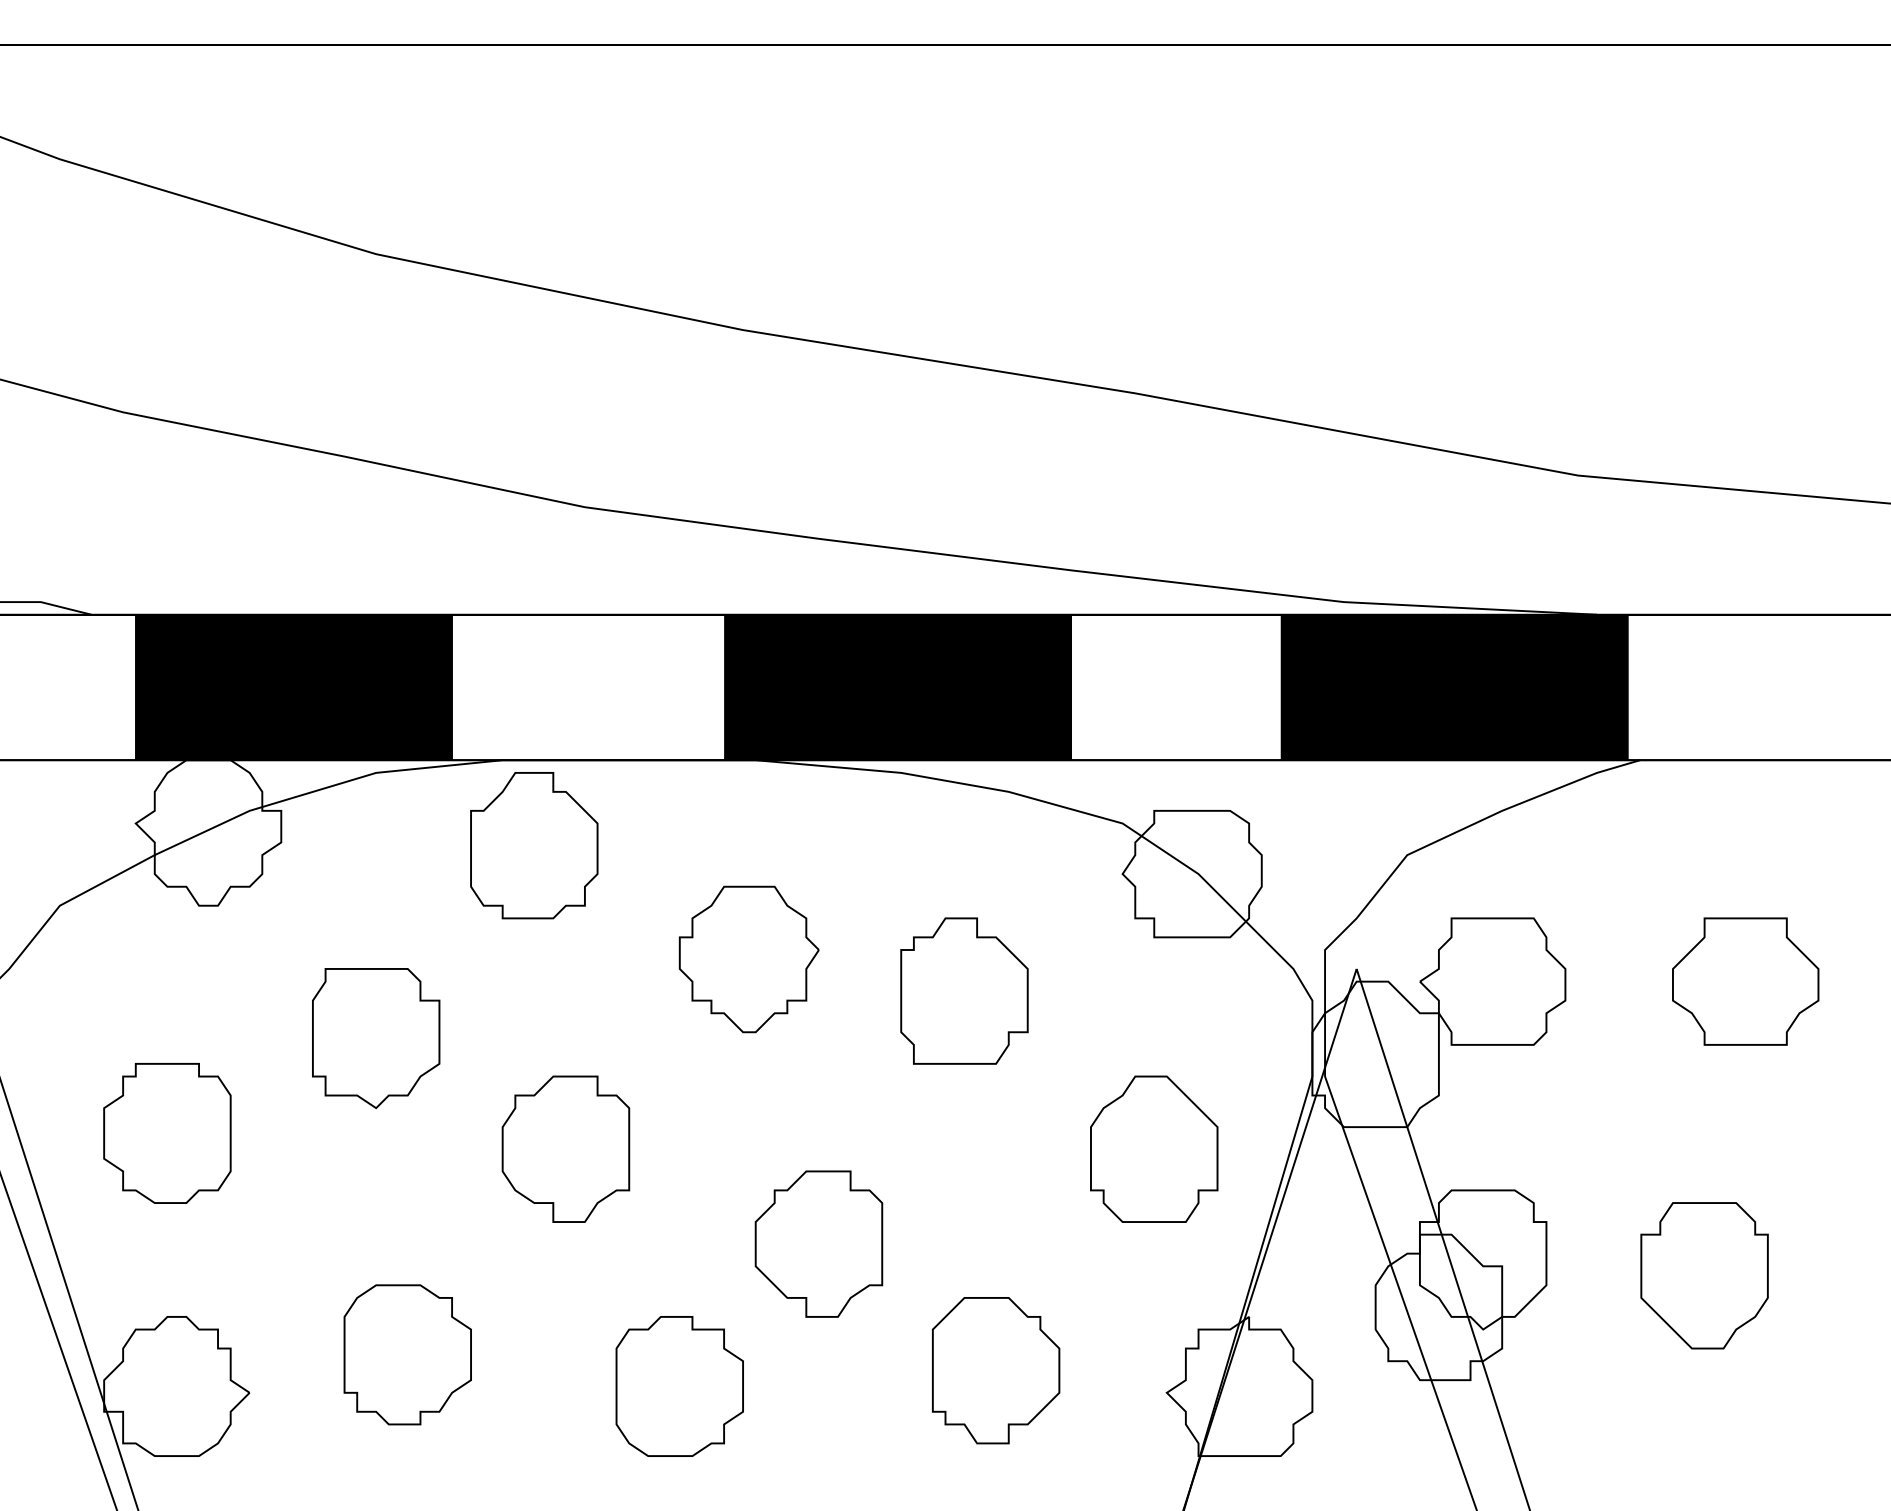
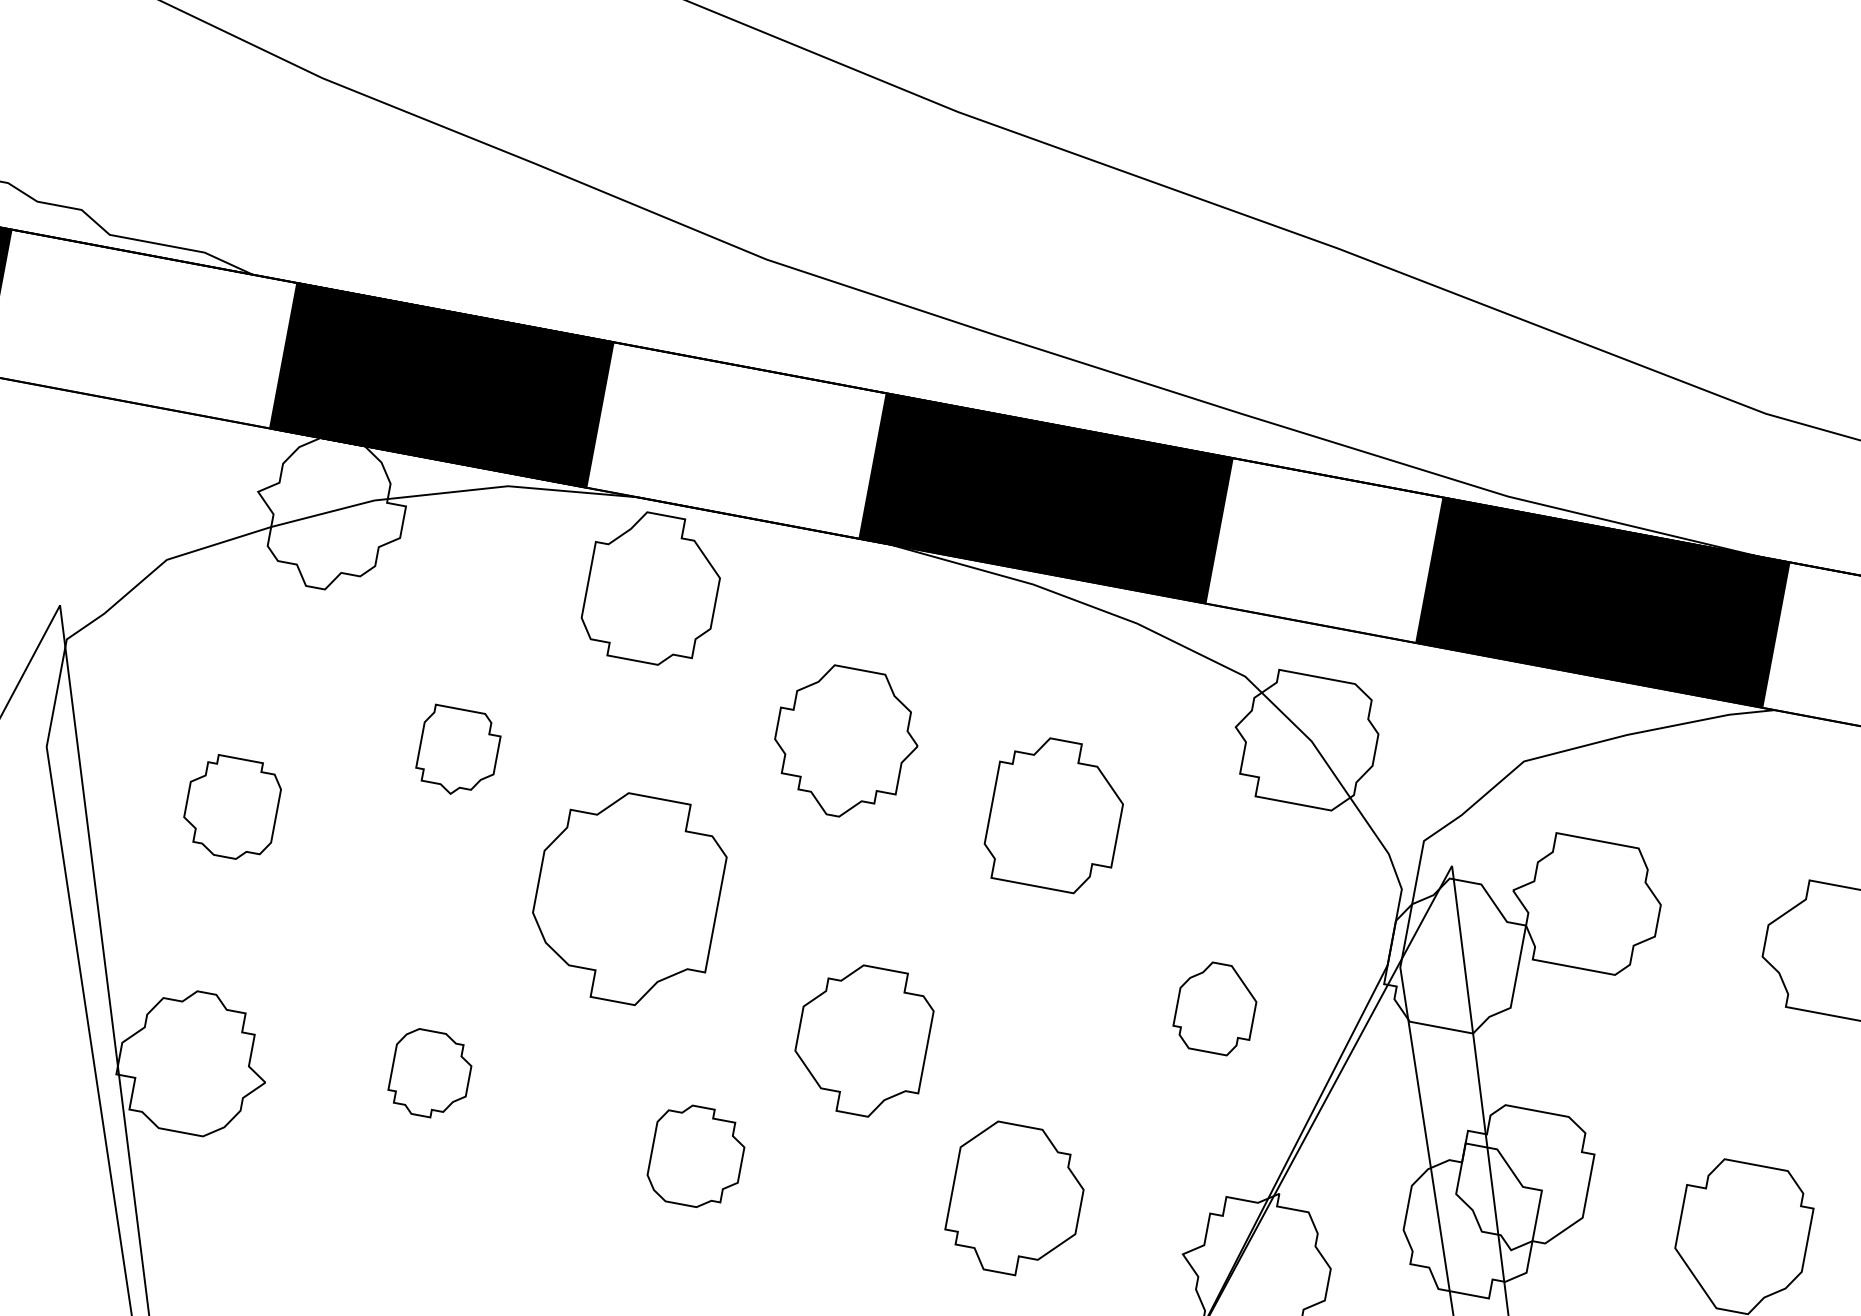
part: (376, 1038) -> (458, 751), size x0.6
part: (167, 1133) -> (231, 807), size x0.7
part: (565, 1148) -> (627, 897), size x1.4
part: (1154, 1148) -> (1216, 1007), size x0.6
part: (407, 1354) -> (430, 1073), size x0.6
part: (679, 1386) -> (696, 1156), size x0.7

